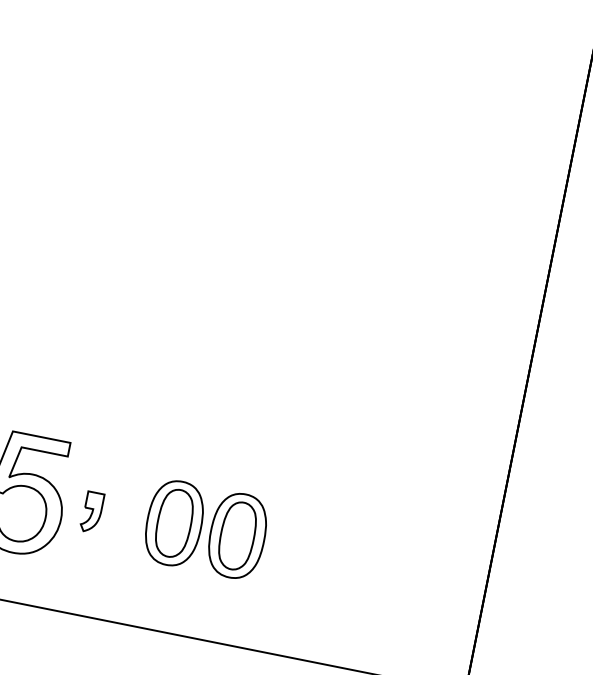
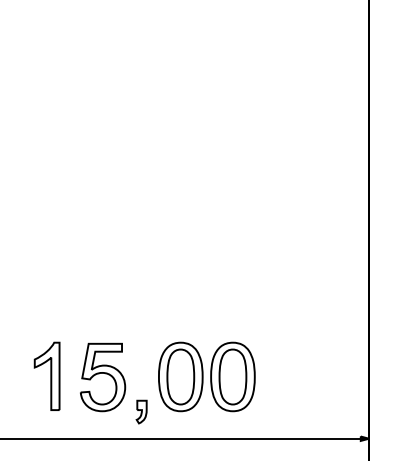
part: (91, 511) -> (141, 411), moved
part: (205, 528) -> (206, 376), size x1.43

